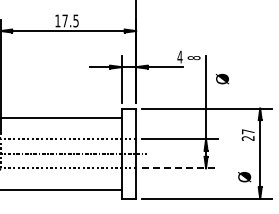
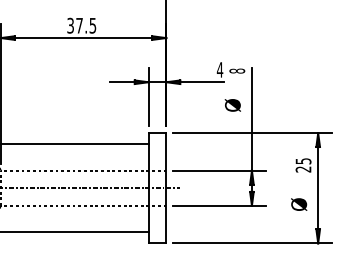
text: (57, 20) -> (70, 25), 17.5 -> 37.5
text: (222, 78) -> (232, 104), moved
text: (248, 131) -> (303, 160), 27 -> 25
line: (179, 168) -> (219, 206), dashed -> solid
text: (244, 177) -> (298, 205), moved

